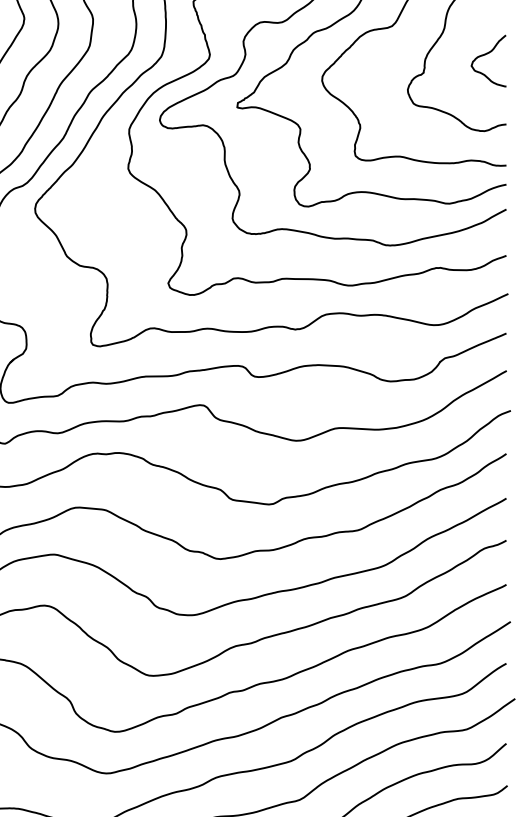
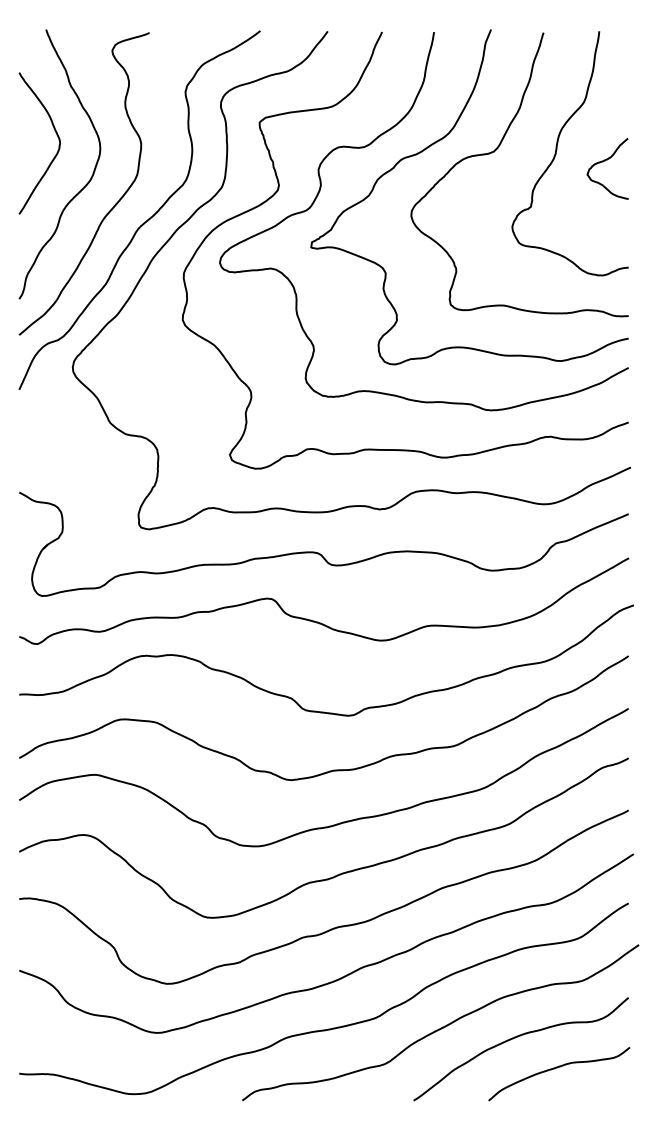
curve: (485, 55) -> (603, 162), moved

